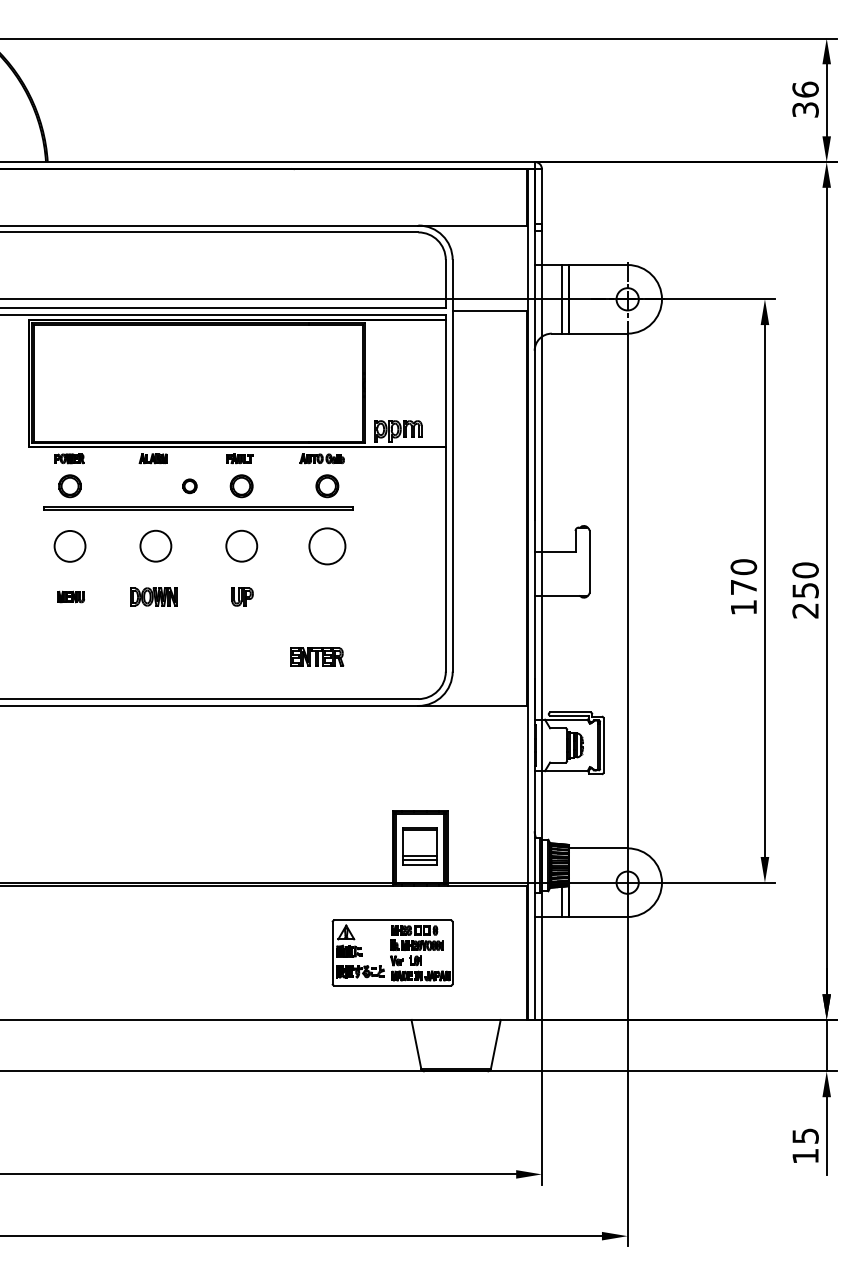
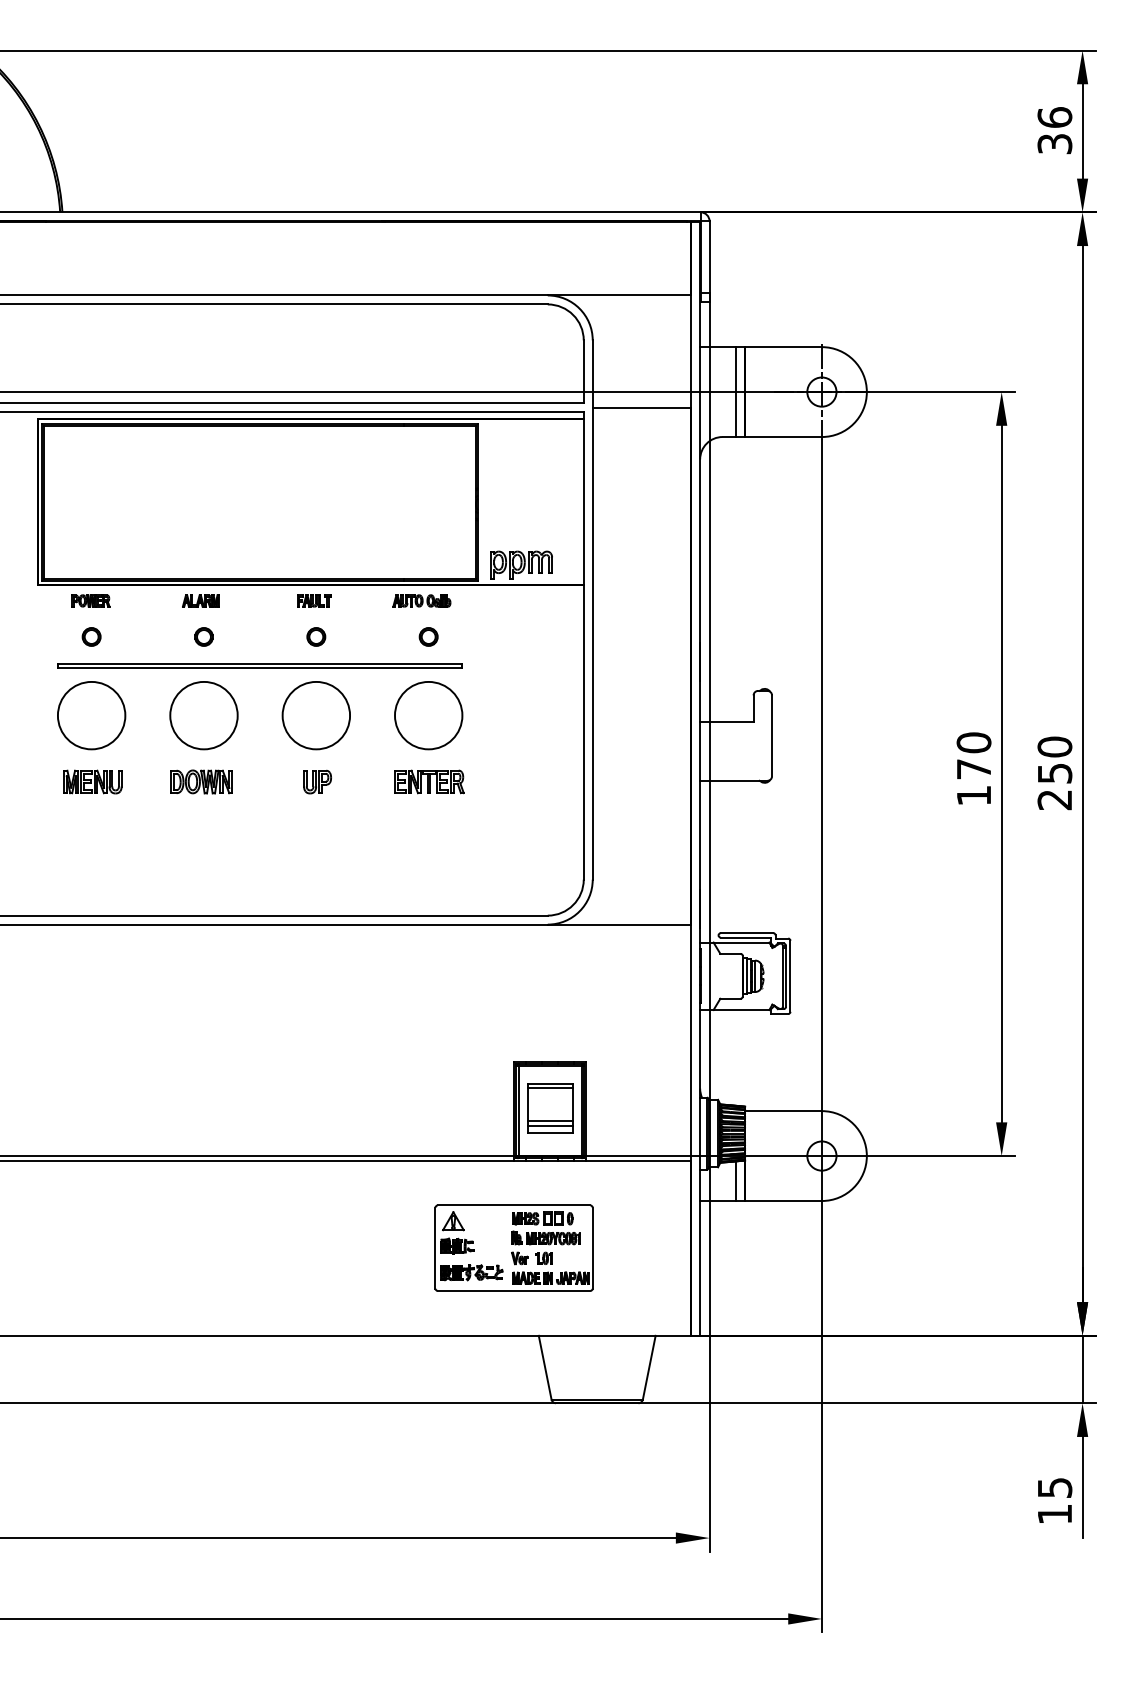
part: (69, 486) -> (90, 637), size x0.62
part: (189, 486) -> (203, 637), moved
part: (241, 486) -> (316, 637), size x0.62
part: (327, 486) -> (428, 637), size x0.62
circle: (155, 545) -> (203, 714), size x1.67
circle: (241, 545) -> (316, 714), size x1.67
circle: (69, 546) -> (90, 715), size x1.67
circle: (327, 546) -> (428, 715), size x1.43
part: (70, 596) -> (92, 781), size x1.67
part: (317, 656) -> (430, 781), moved

